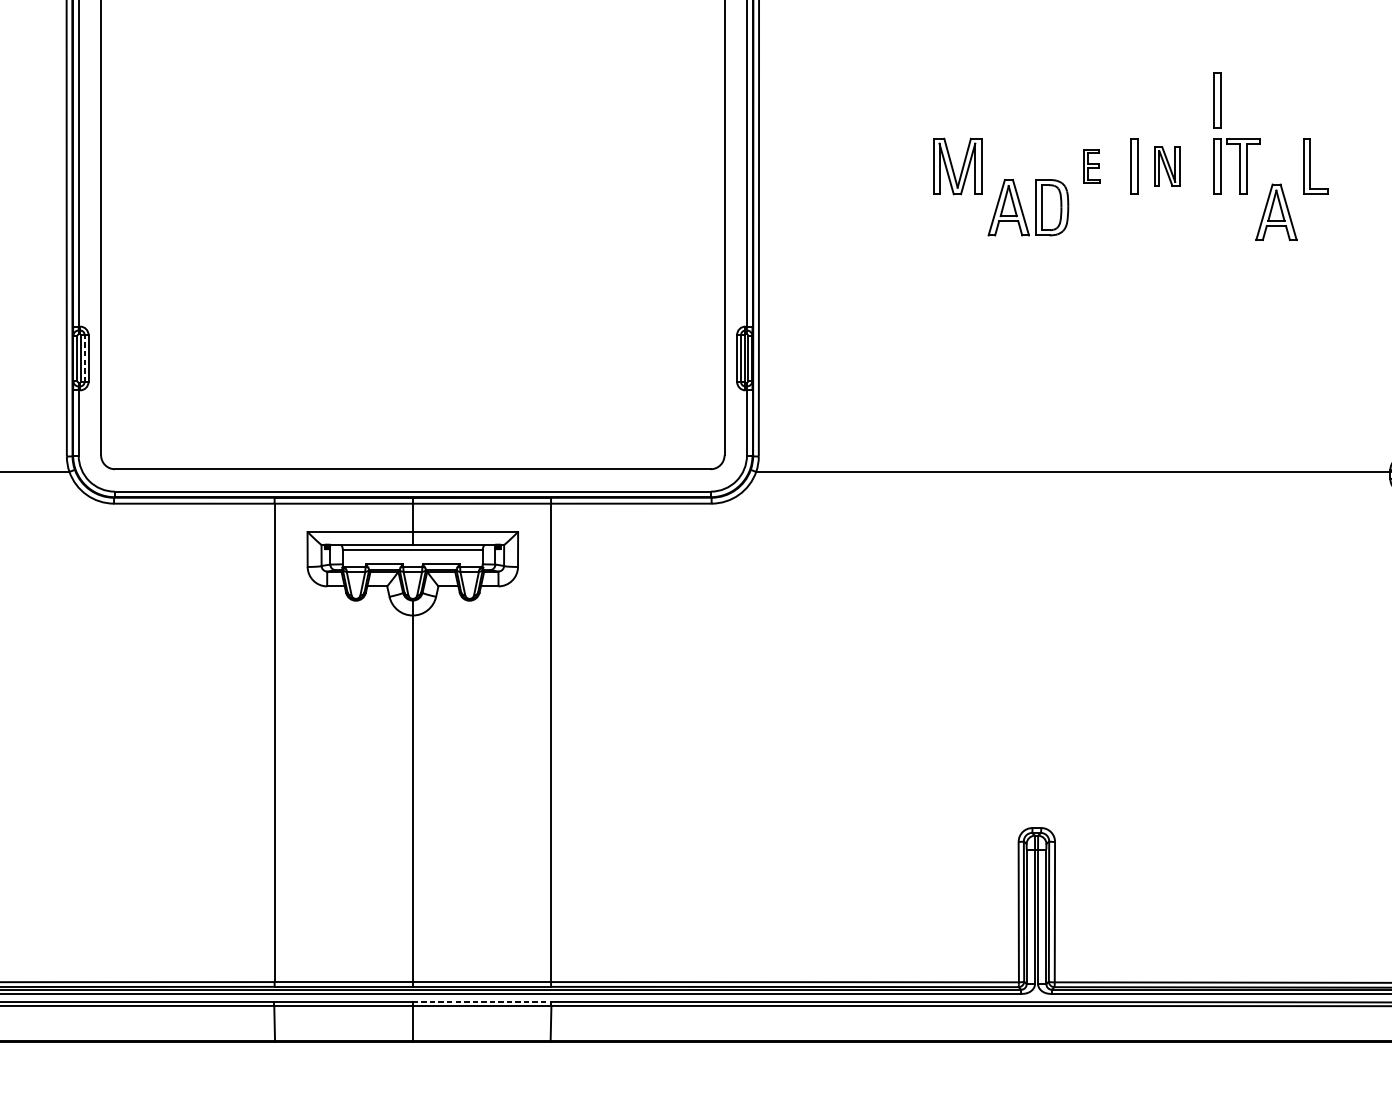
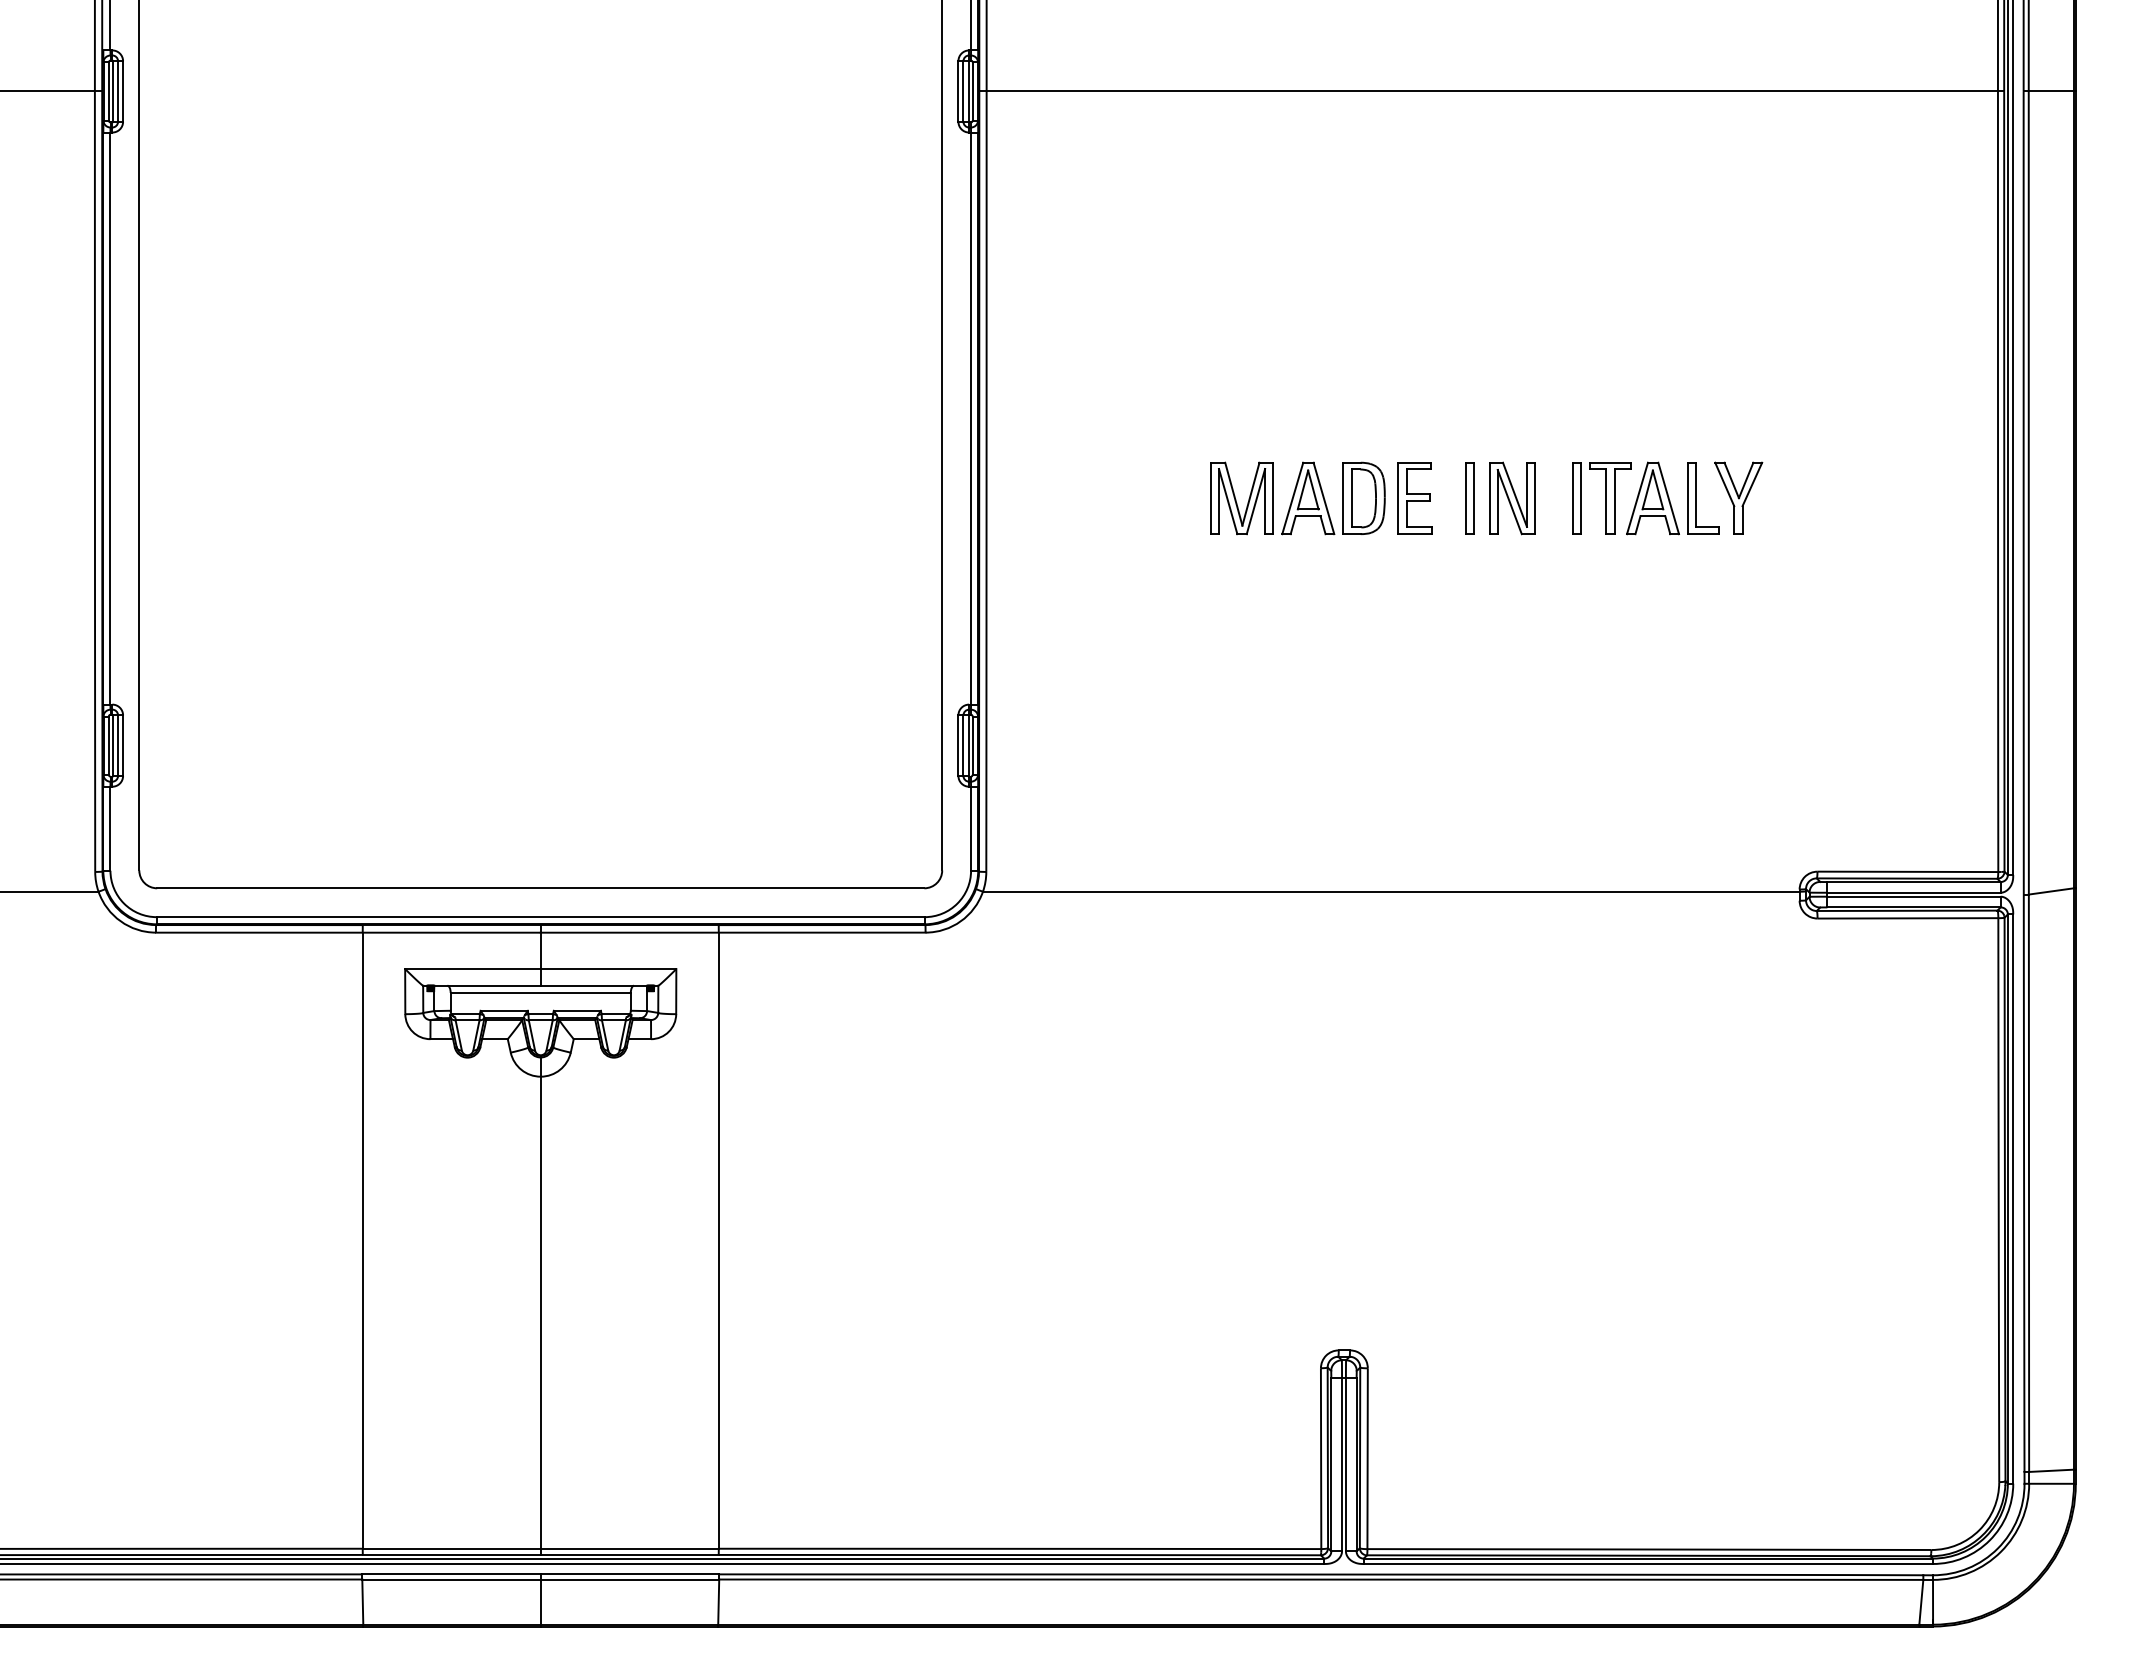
part: (1217, 100) -> (1576, 413), removed
part: (1342, 165) -> (1738, 497), added
part: (1091, 166) -> (1414, 498), size x1.67
part: (1167, 166) -> (1512, 498), size x1.43
part: (1022, 208) -> (1325, 499), moved
part: (1276, 212) -> (1652, 498), moved
line: (84, 358) -> (118, 745), dashed -> solid
line: (482, 1002) -> (630, 1574), dashed -> solid

